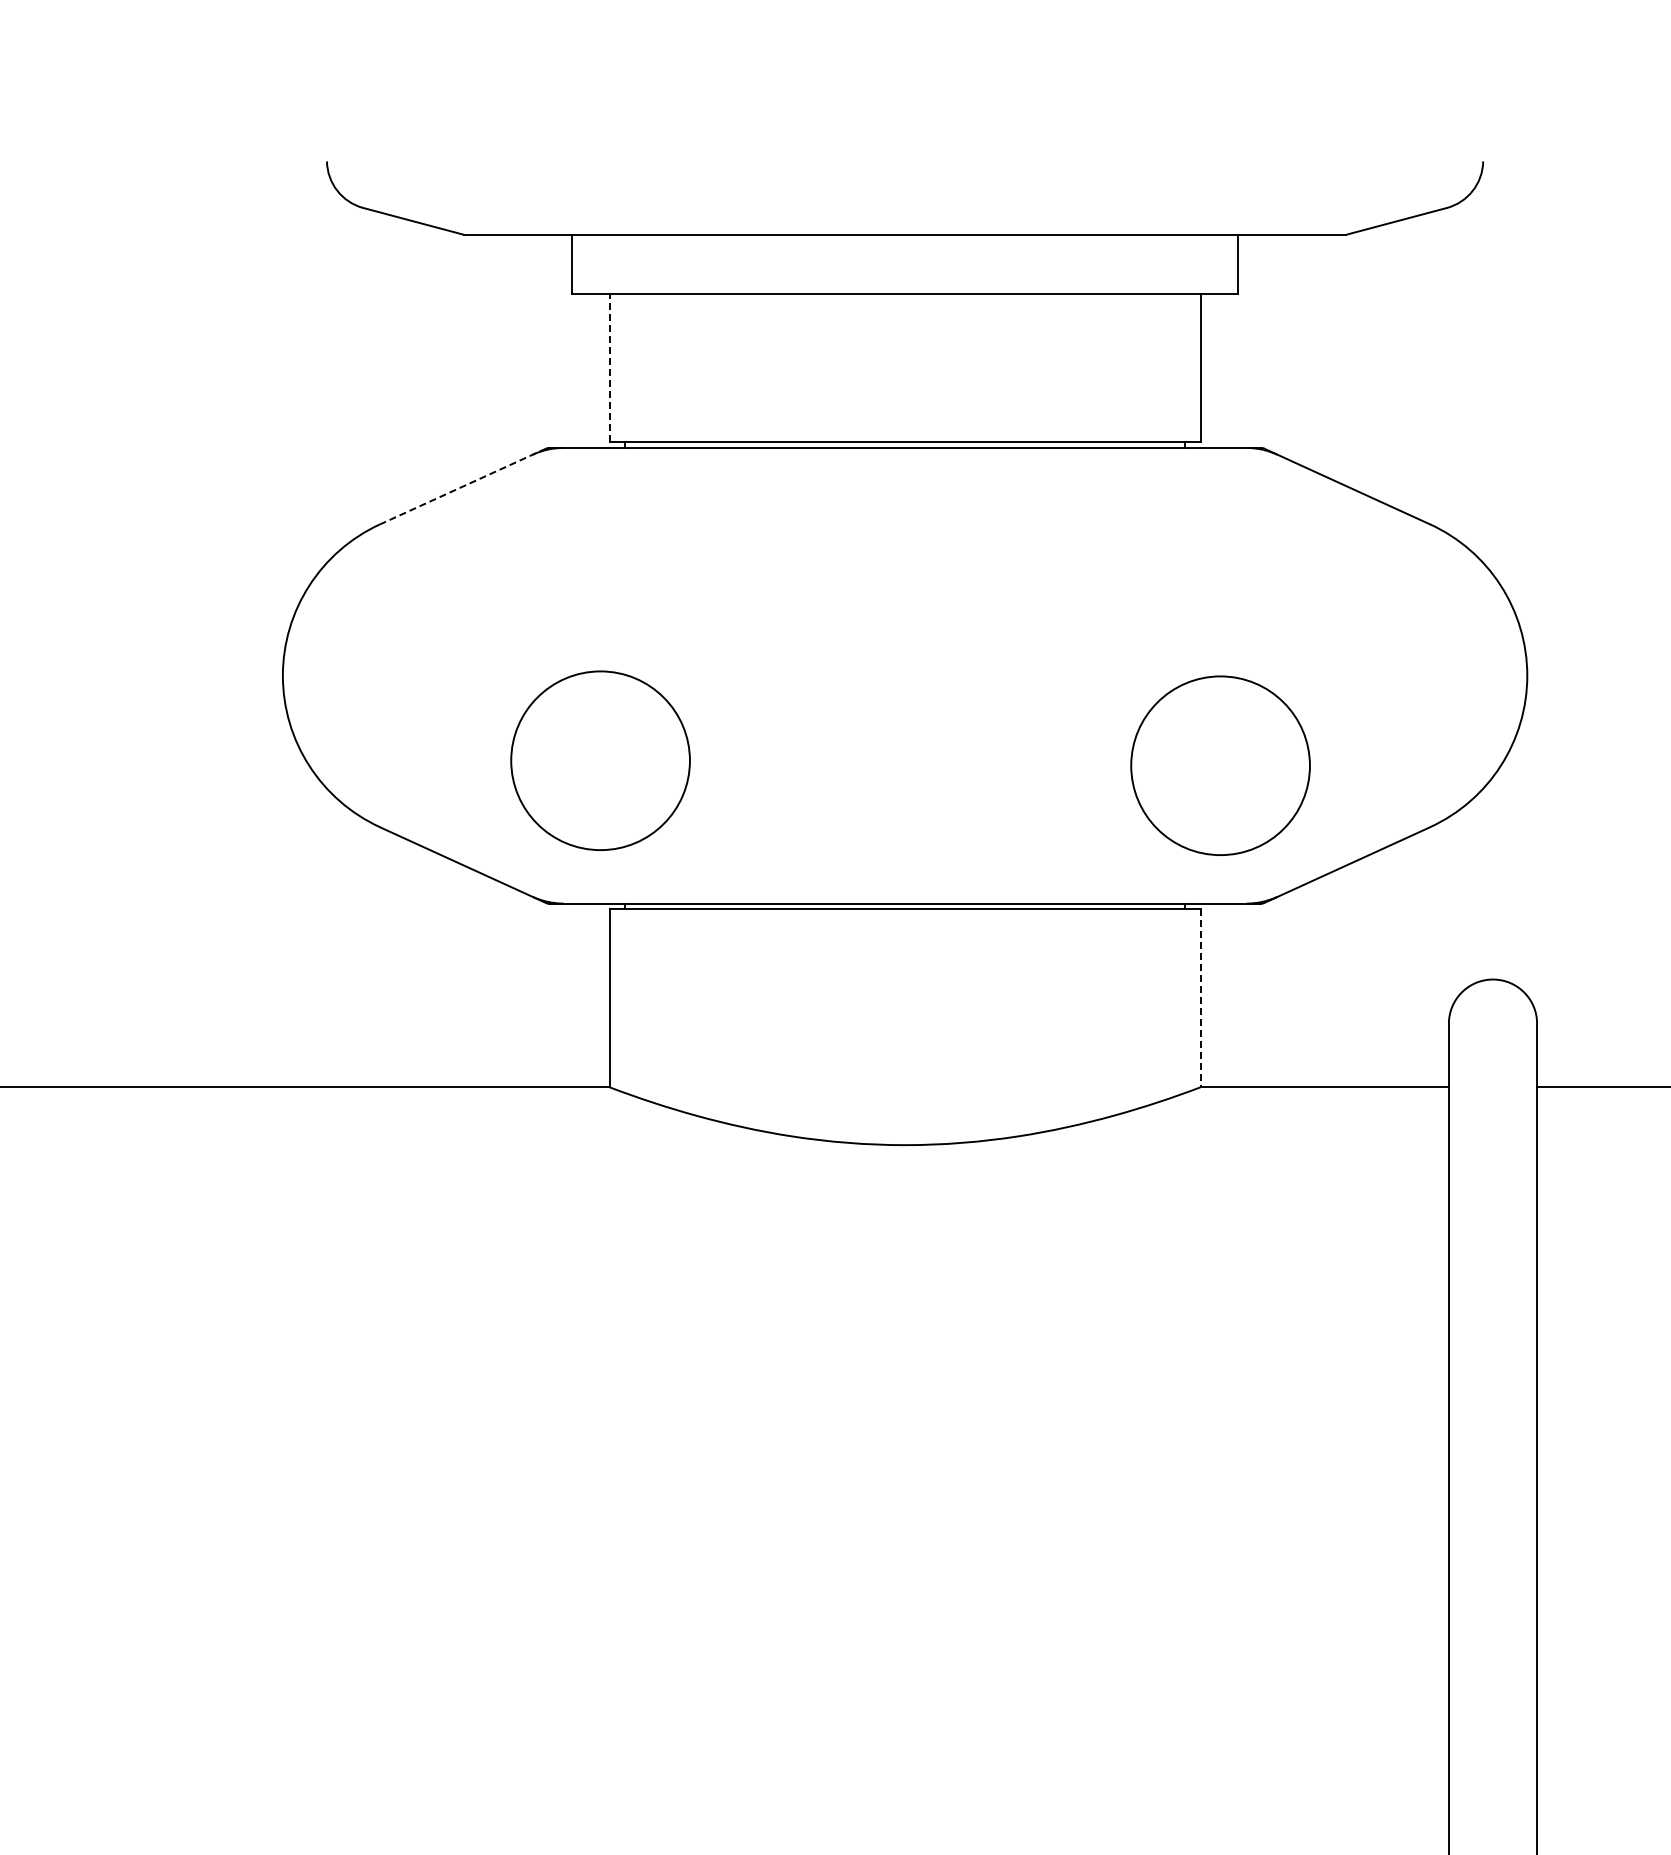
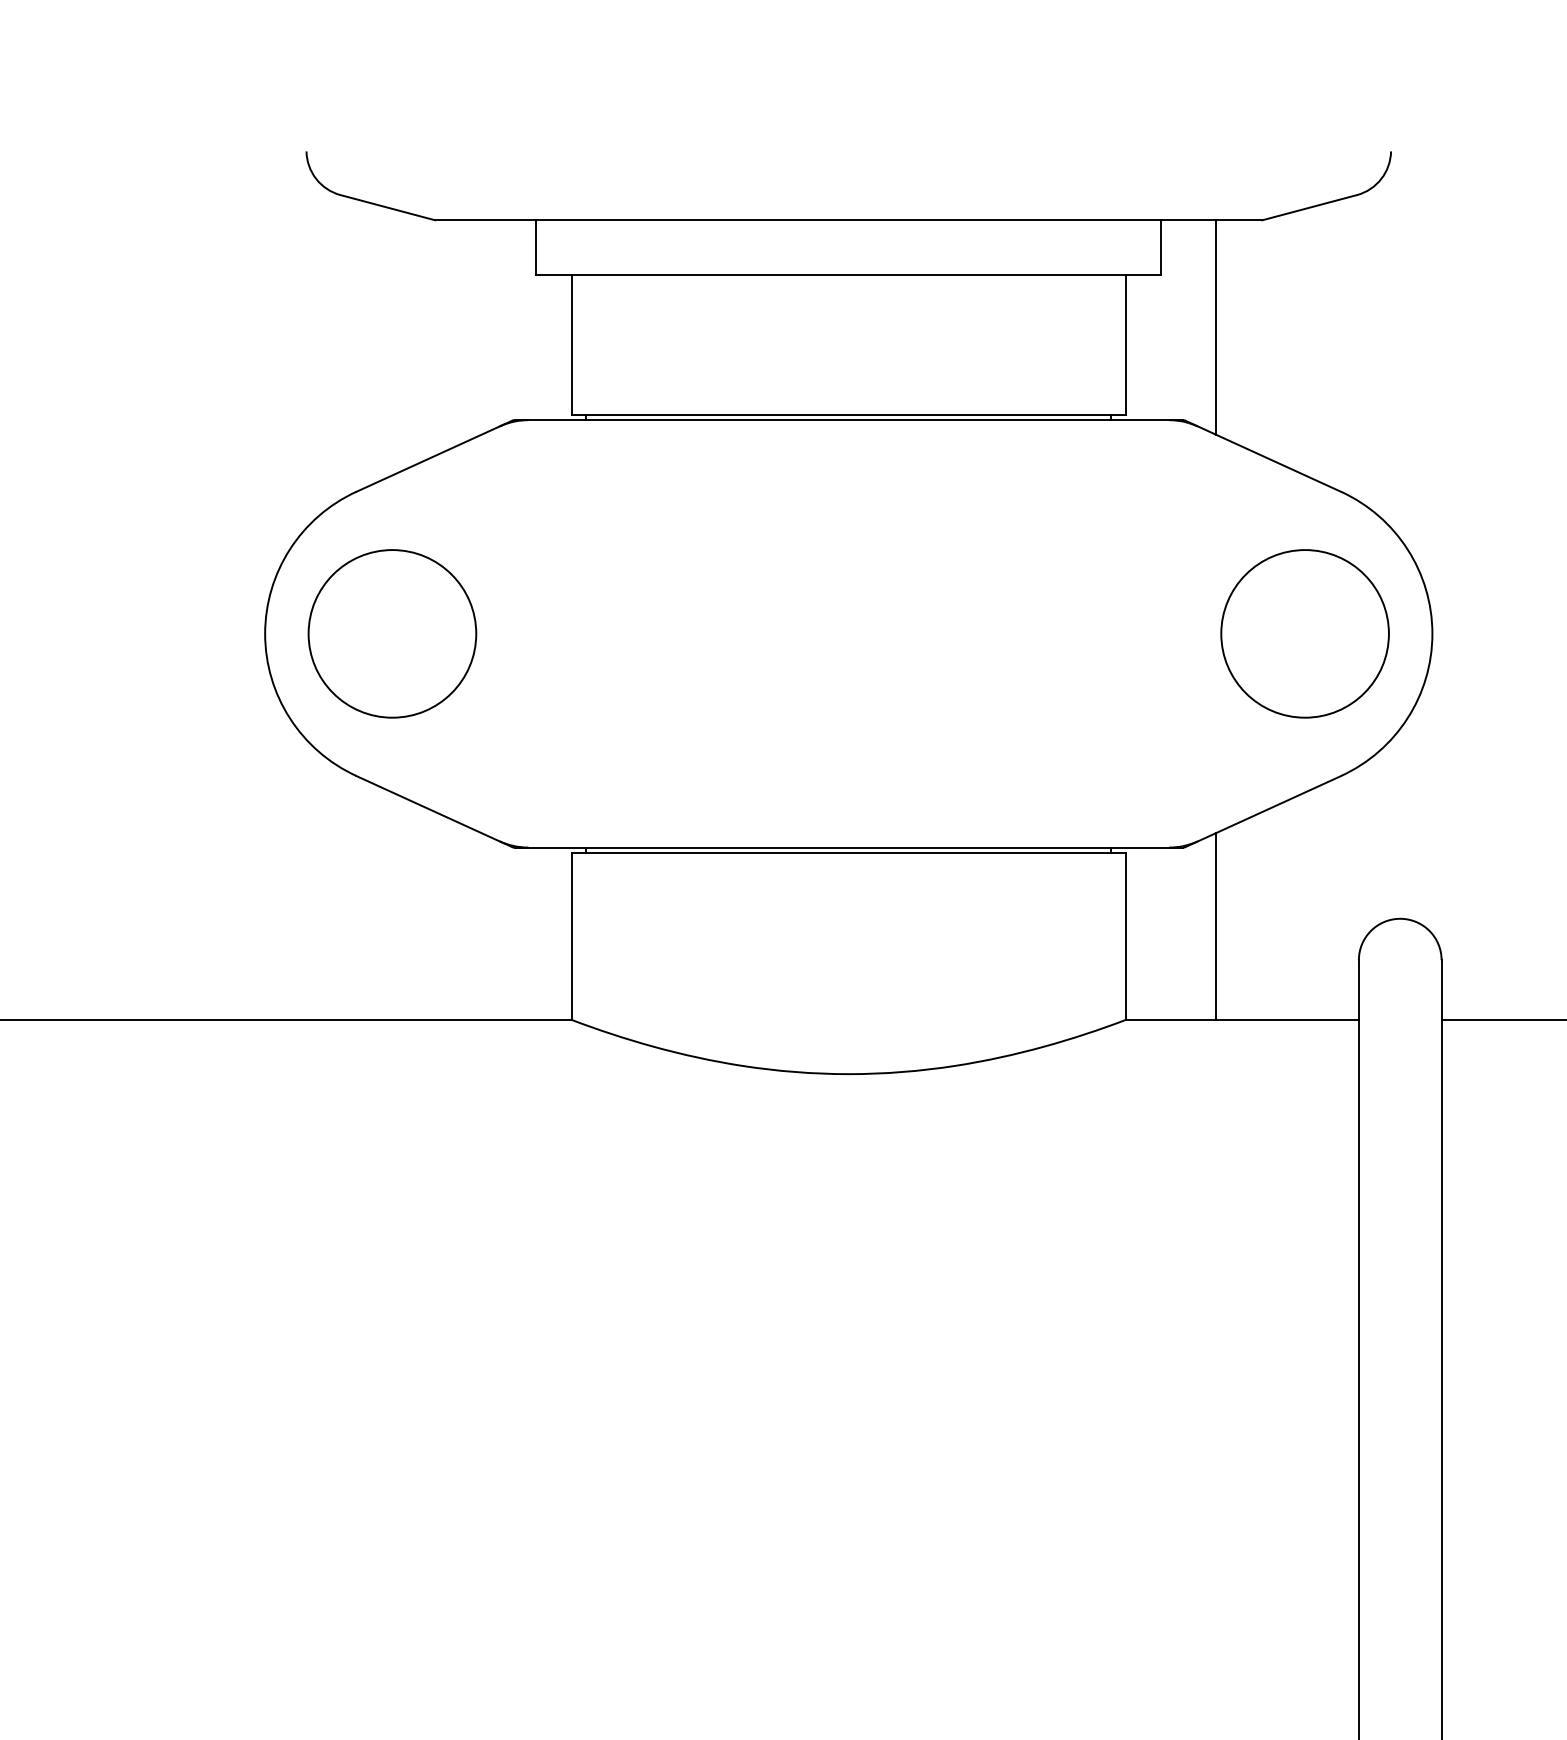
line: (1297, 348) -> (1216, 326), added
line: (609, 367) -> (571, 344), dashed -> solid
line: (462, 486) -> (433, 456), dashed -> solid
circle: (600, 760) -> (392, 633), moved
circle: (1220, 765) -> (1305, 633), moved
line: (1297, 987) -> (1216, 926), added
line: (1200, 998) -> (1125, 936), dashed -> solid

